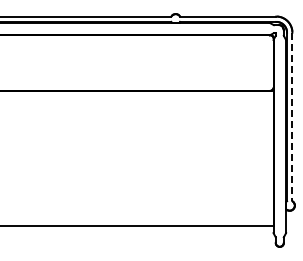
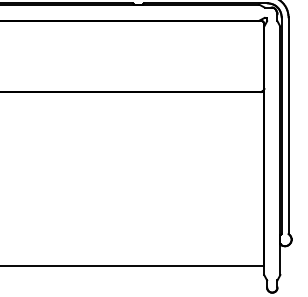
line: (292, 117) -> (288, 126), dashed -> solid

